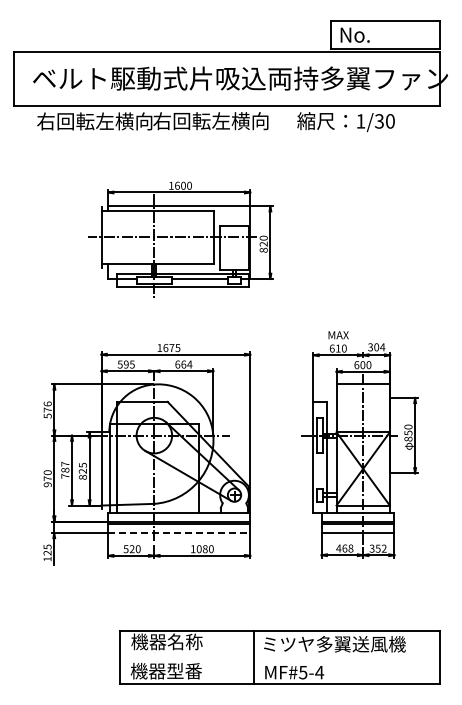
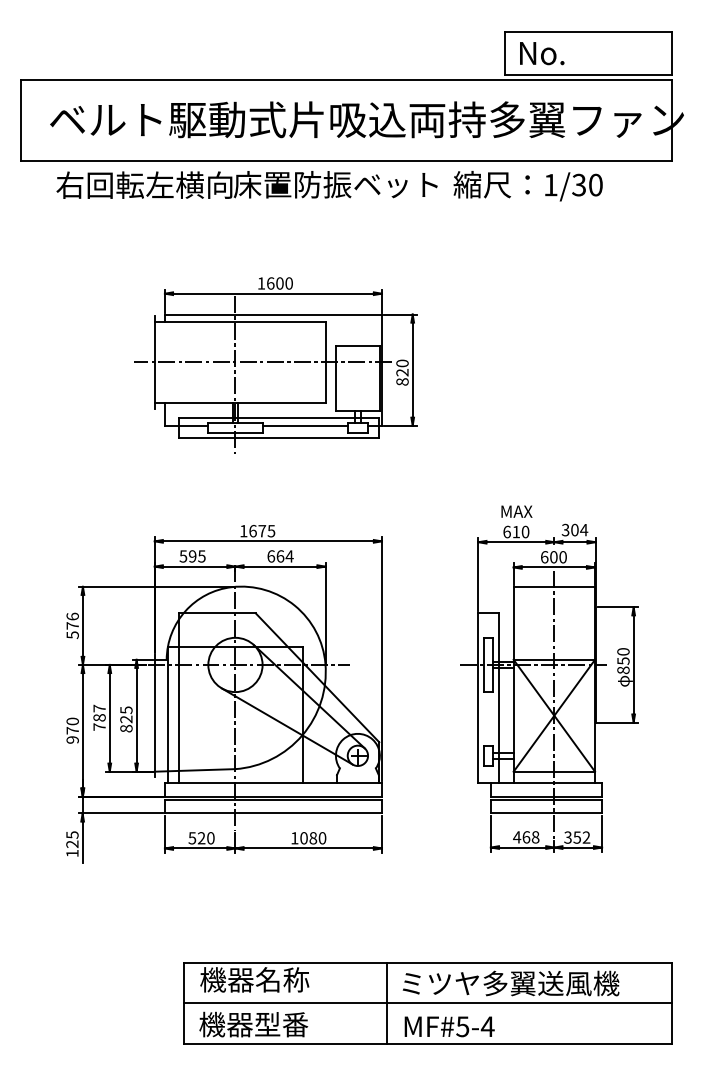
text: (219, 121) -> (334, 185), 右回転左横向 -> 床置防振ベット
line: (179, 532) -> (273, 812), dashed -> solid
line: (280, 657) -> (428, 1003), added

